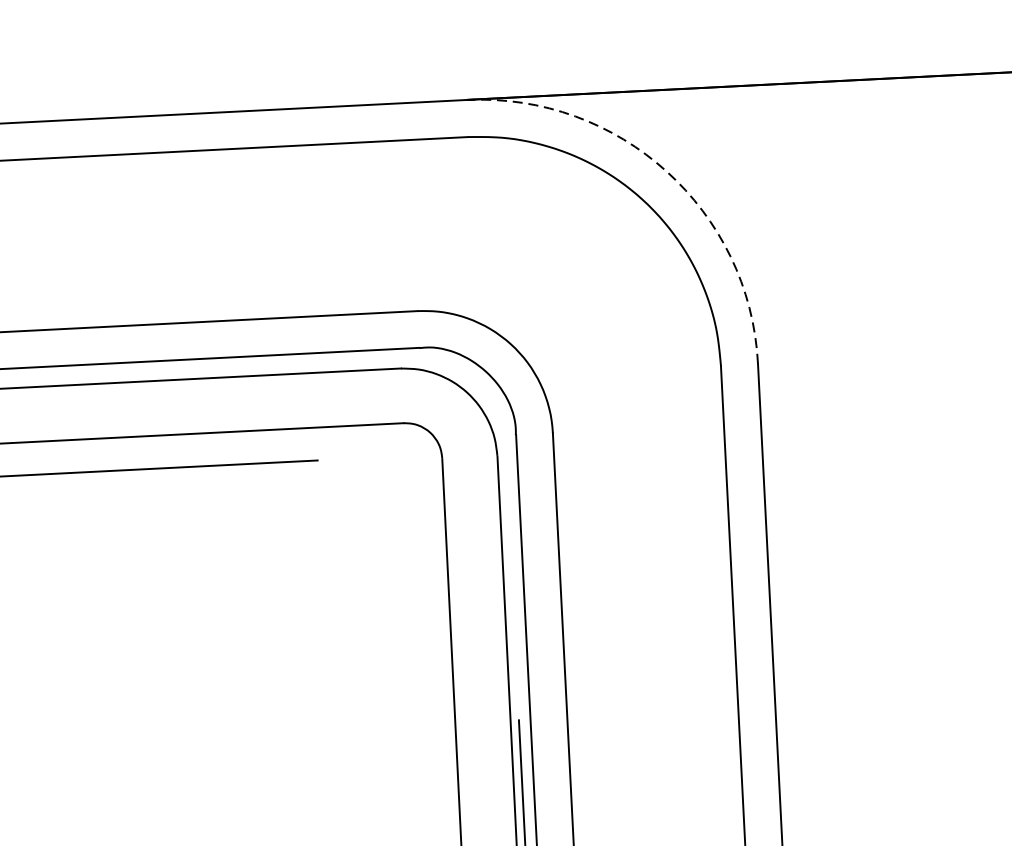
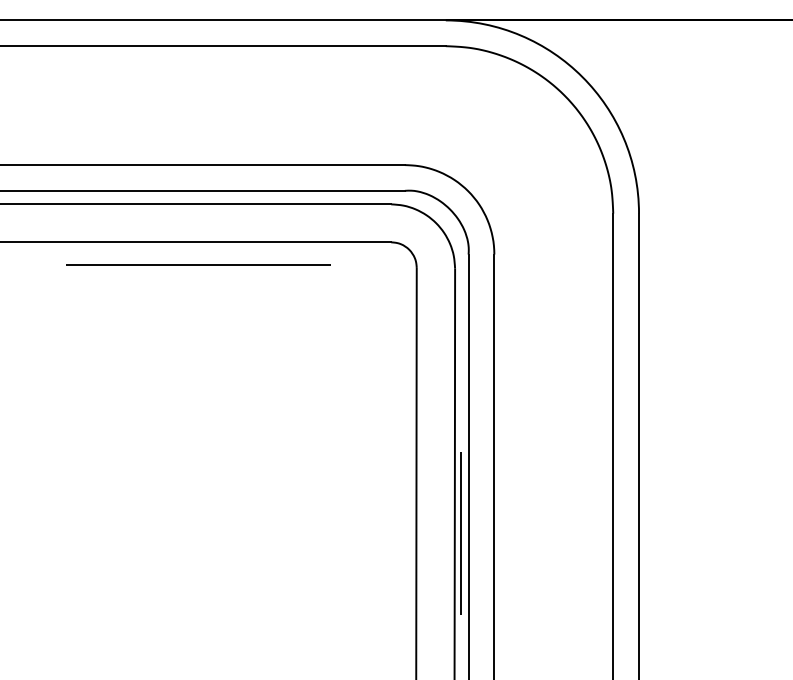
arc: (666, 172) -> (582, 77), dashed -> solid

